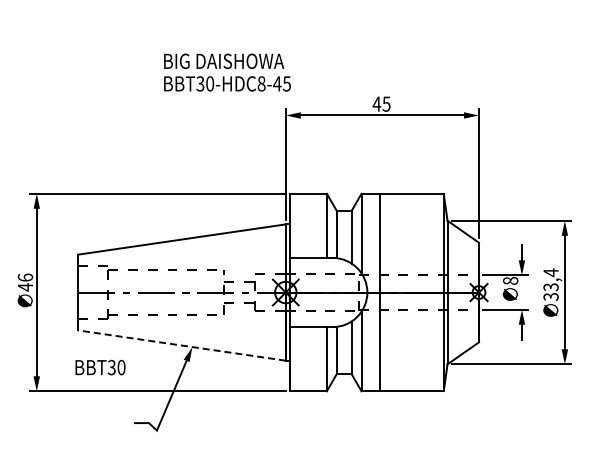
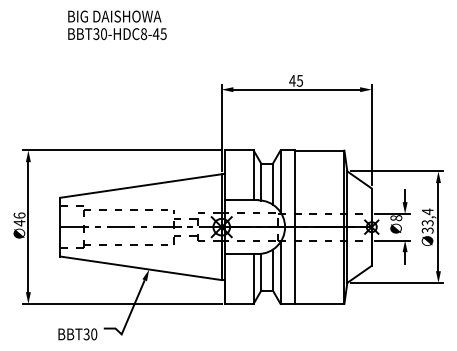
text: (227, 72) -> (117, 25), moved
line: (181, 345) -> (140, 268), dashed -> solid
text: (100, 367) -> (77, 334), moved

